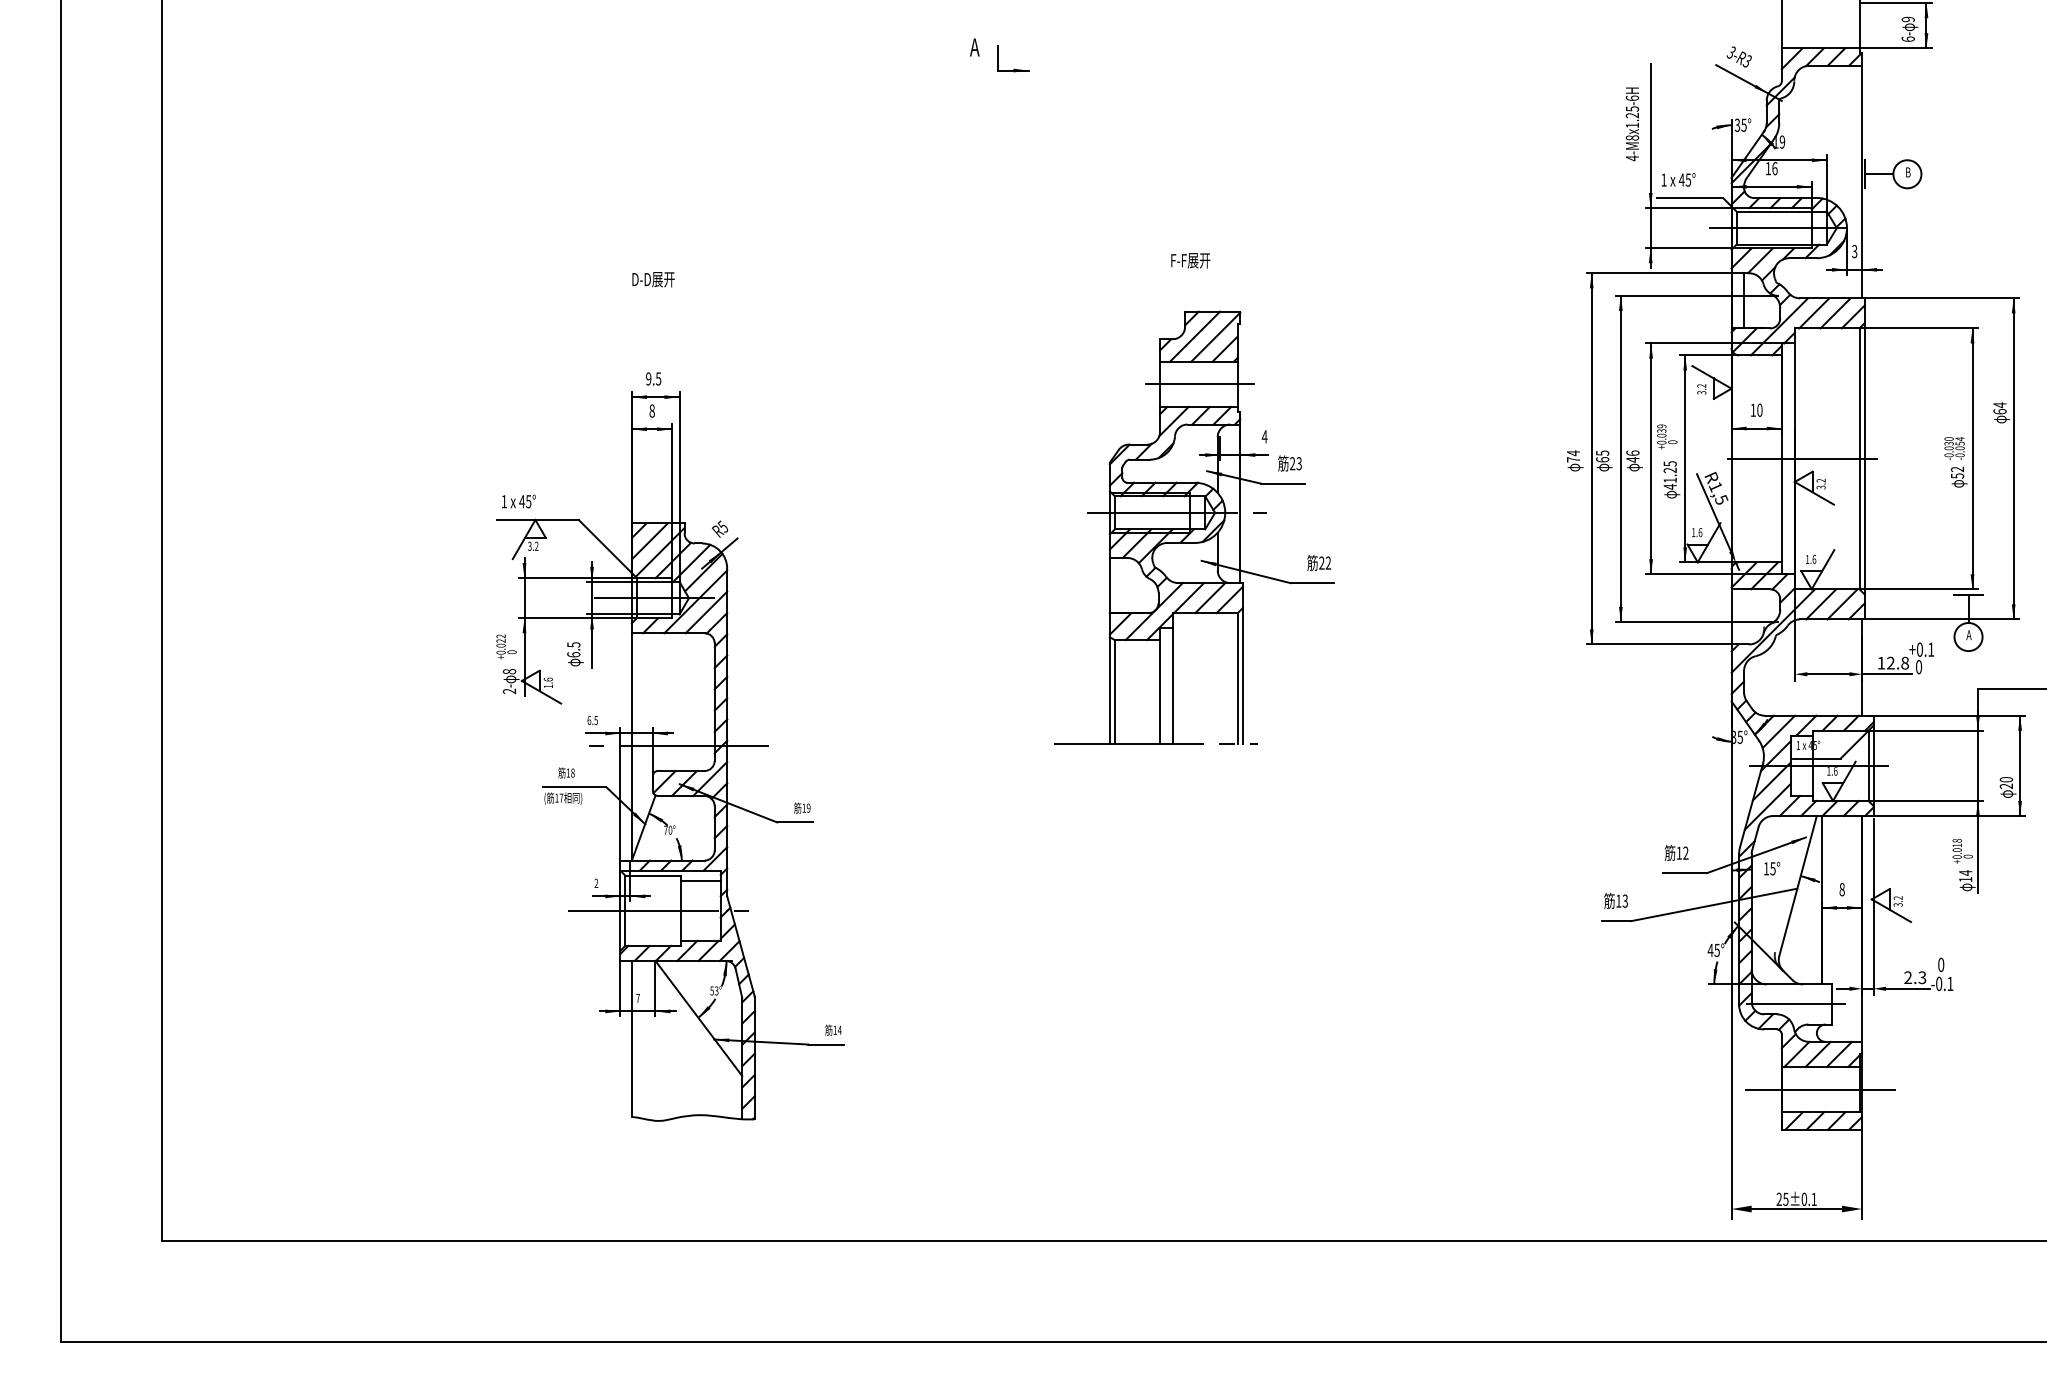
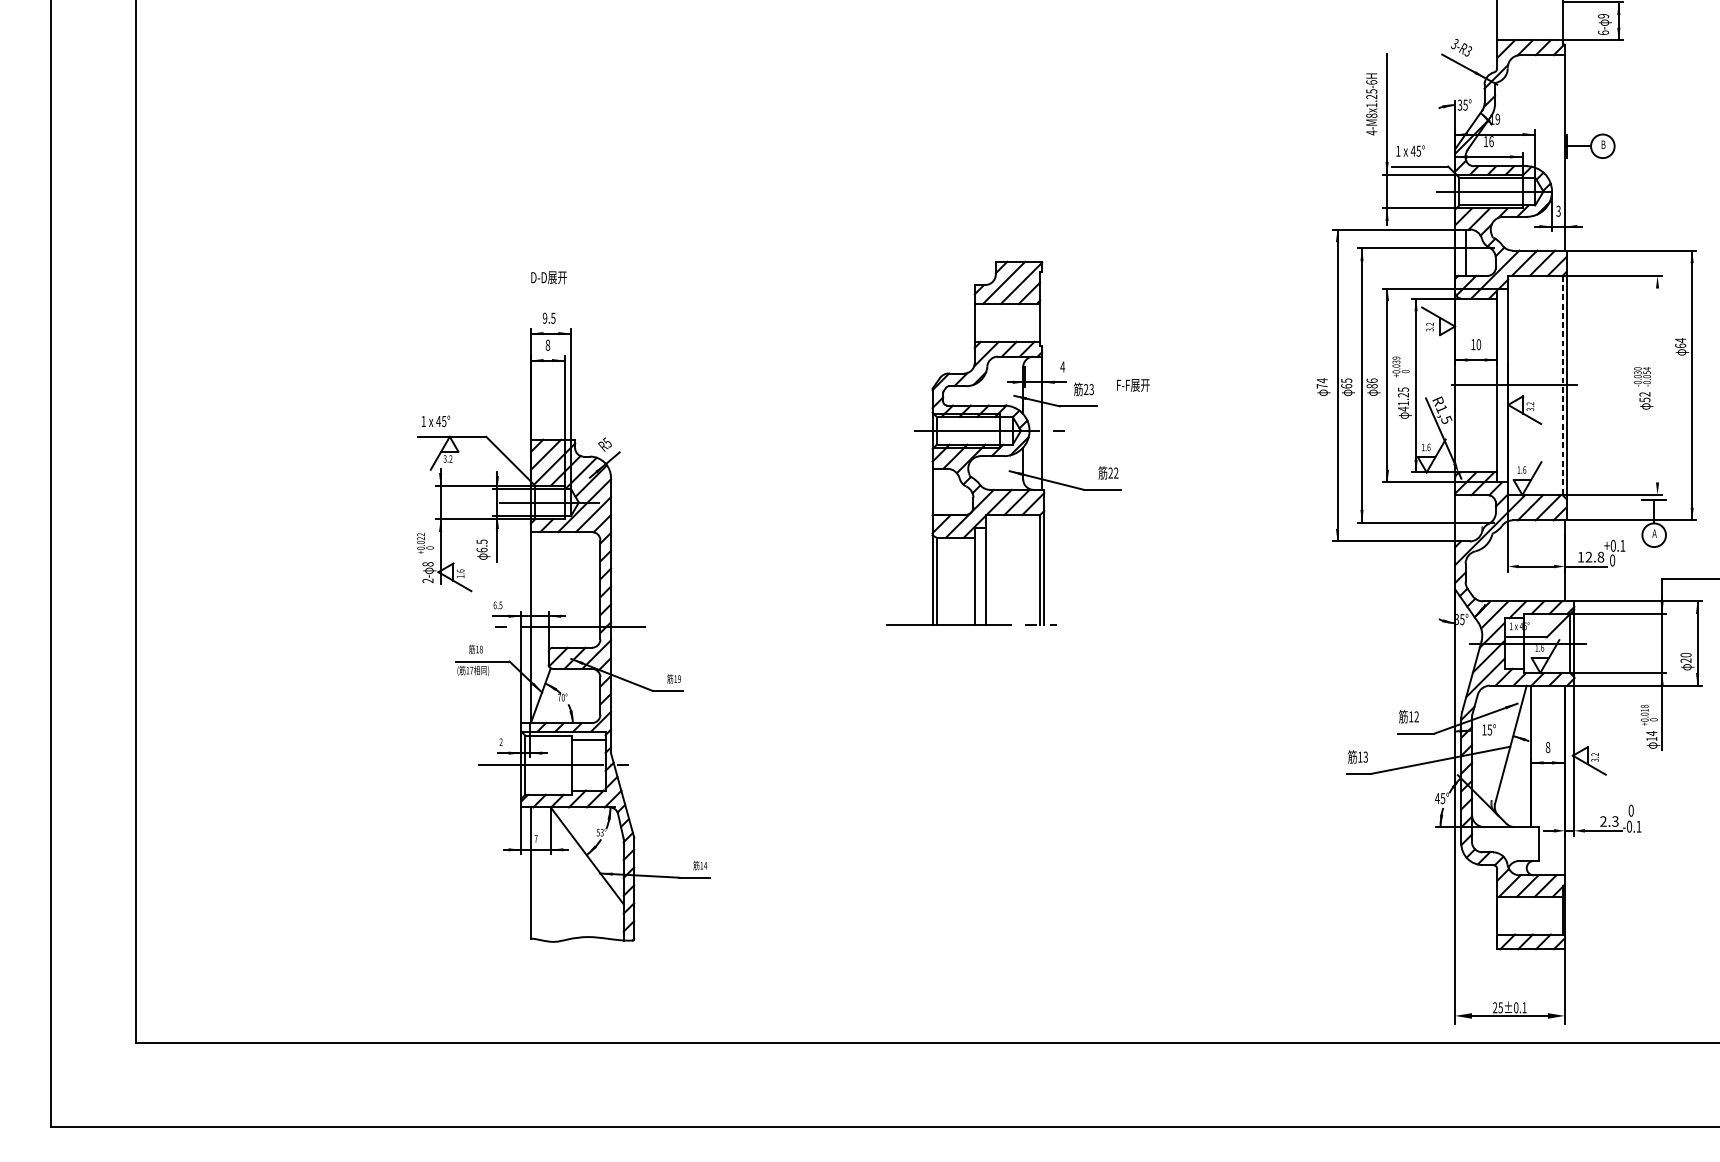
part: (999, 55) -> (839, 46), removed
text: (1190, 260) -> (1133, 385), moved
text: (653, 279) -> (549, 277), moved
line: (1199, 384) -> (1007, 322), removed
line: (1972, 458) -> (1657, 385), removed
text: (1632, 459) -> (1371, 386), 46 -> 86
line: (1859, 459) -> (1562, 386), solid -> dashed
line: (1795, 1004) -> (1508, 844), removed
line: (1820, 1089) -> (1529, 915), removed

